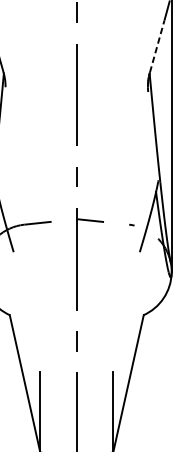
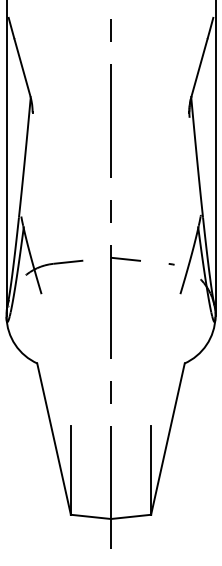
line: (157, 46) -> (199, 67), dashed -> solid

